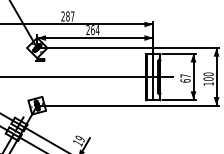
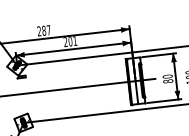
text: (95, 30) -> (73, 41), 264 -> 201
text: (185, 78) -> (167, 79), 67 -> 80

